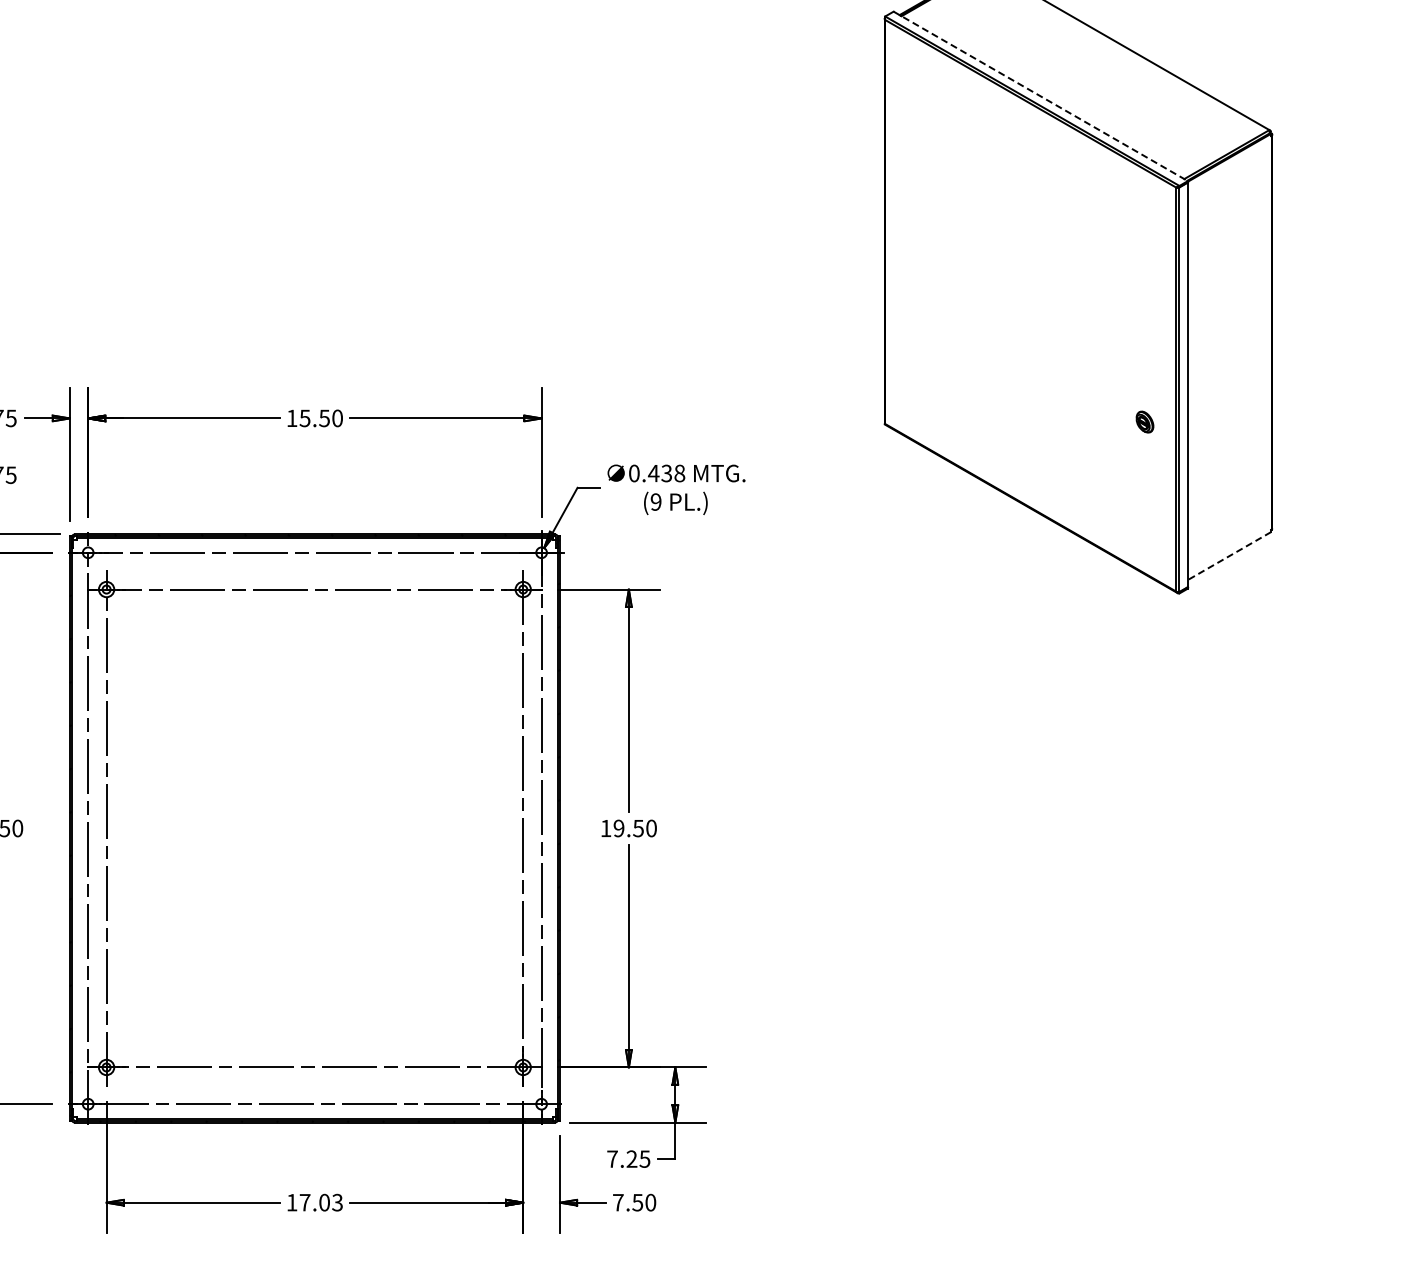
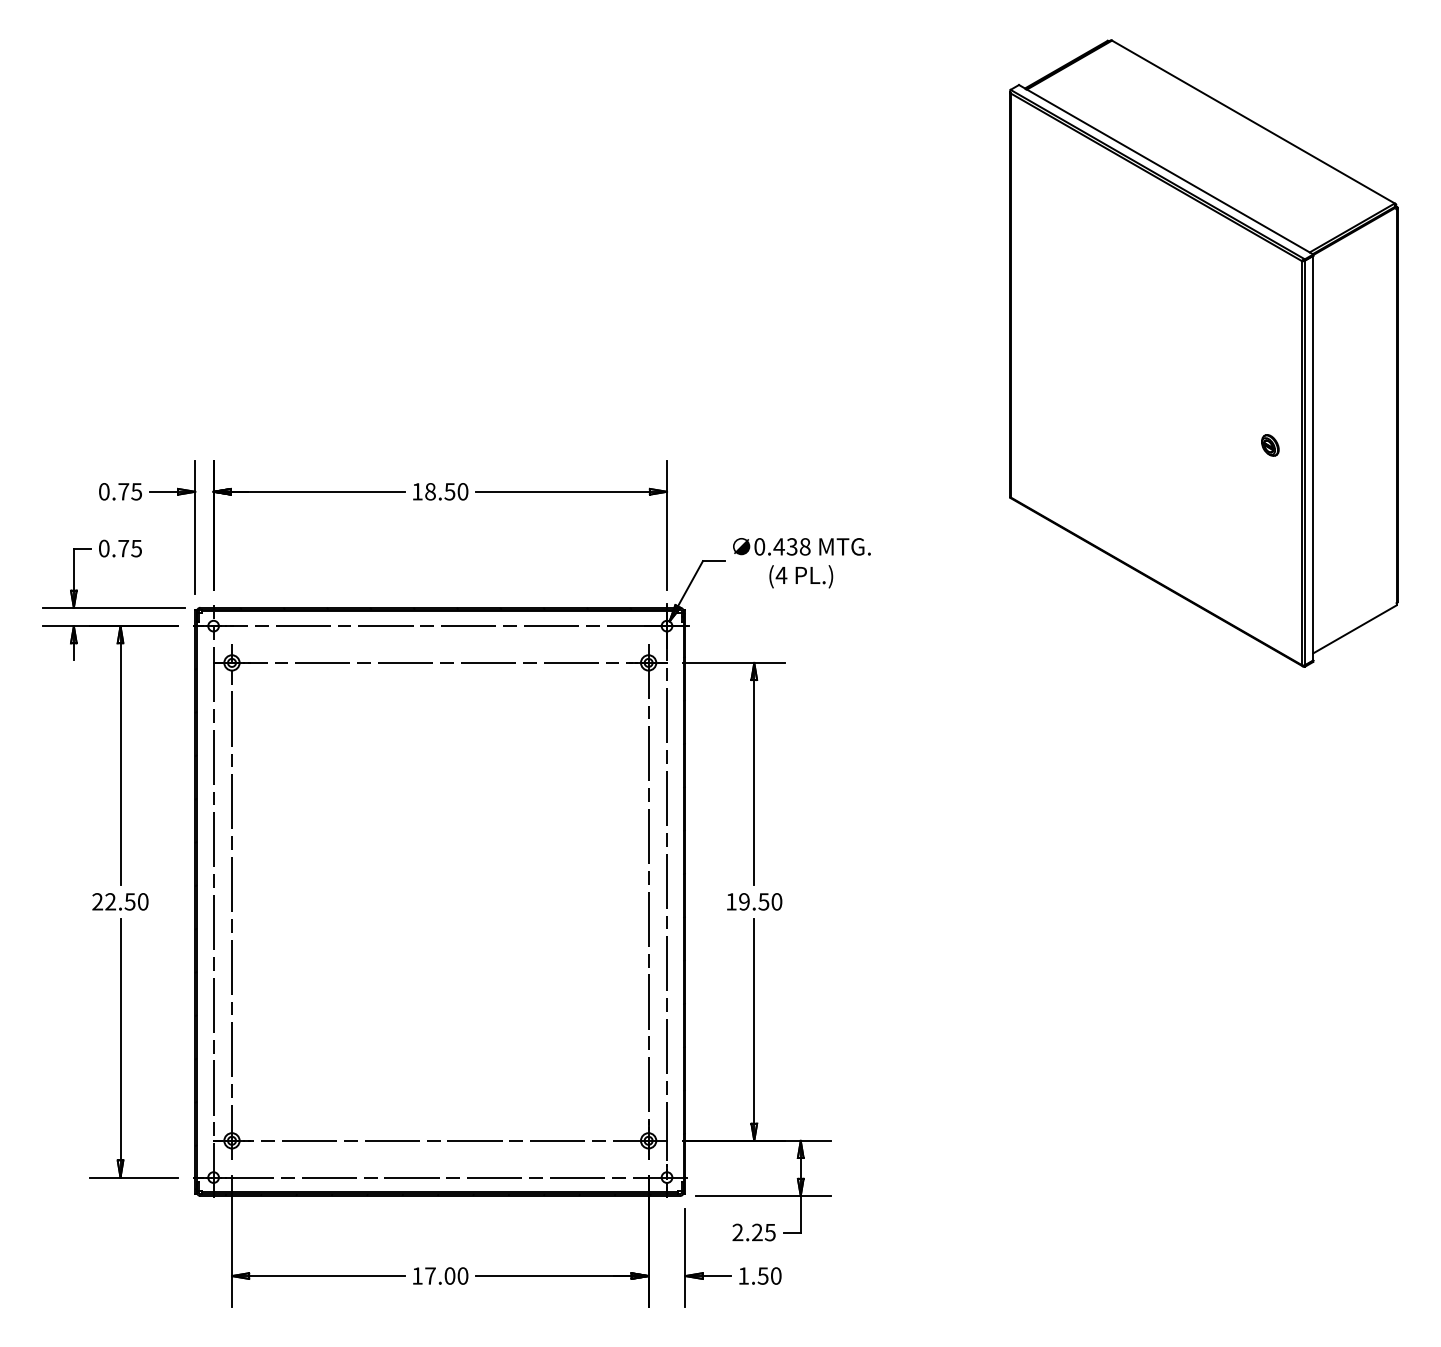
line: (1041, 96) -> (1166, 169), dashed -> solid
text: (305, 418) -> (430, 491), 15.50 -> 18.50
part: (1145, 422) -> (1270, 445), moved
text: (656, 502) -> (781, 575), (9 -> (4
line: (1229, 556) -> (1354, 629), dashed -> solid
text: (612, 1159) -> (737, 1232), 7.25 -> 2.25
text: (337, 1202) -> (462, 1275), 17.03 -> 17.00
text: (618, 1202) -> (743, 1275), 7.50 -> 1.50

